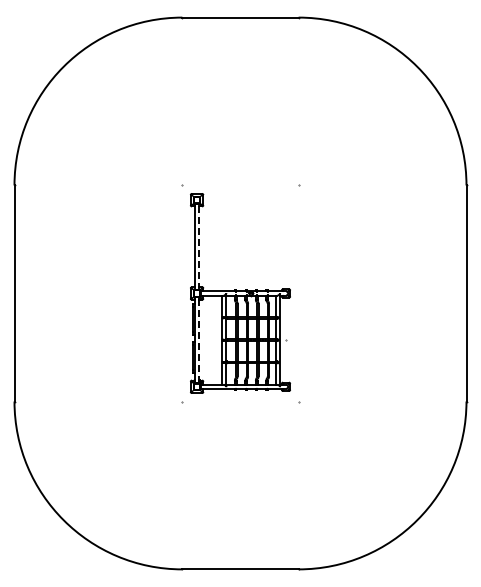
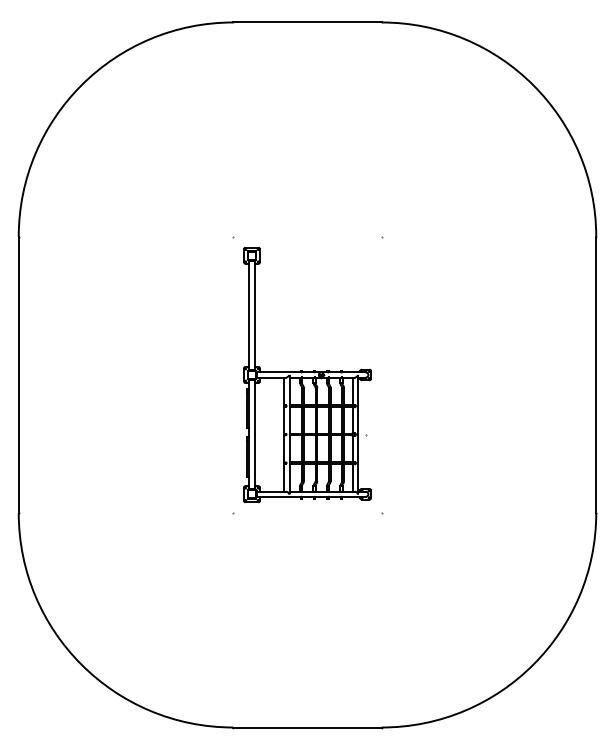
line: (199, 246) -> (255, 314), dashed -> solid
line: (199, 340) -> (255, 435), dashed -> solid

